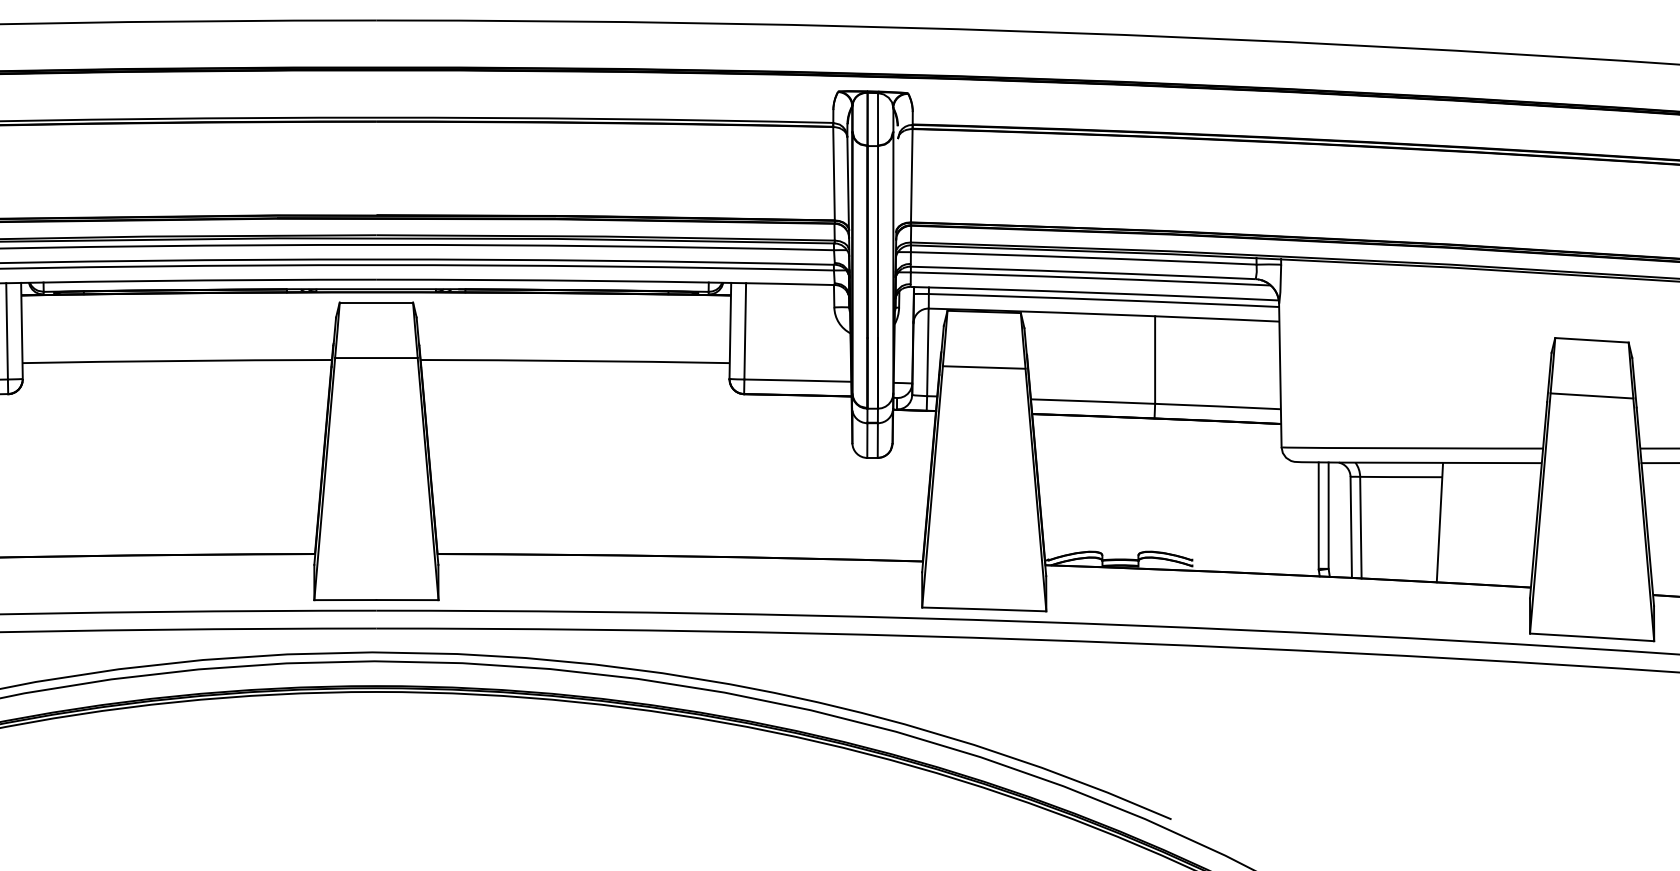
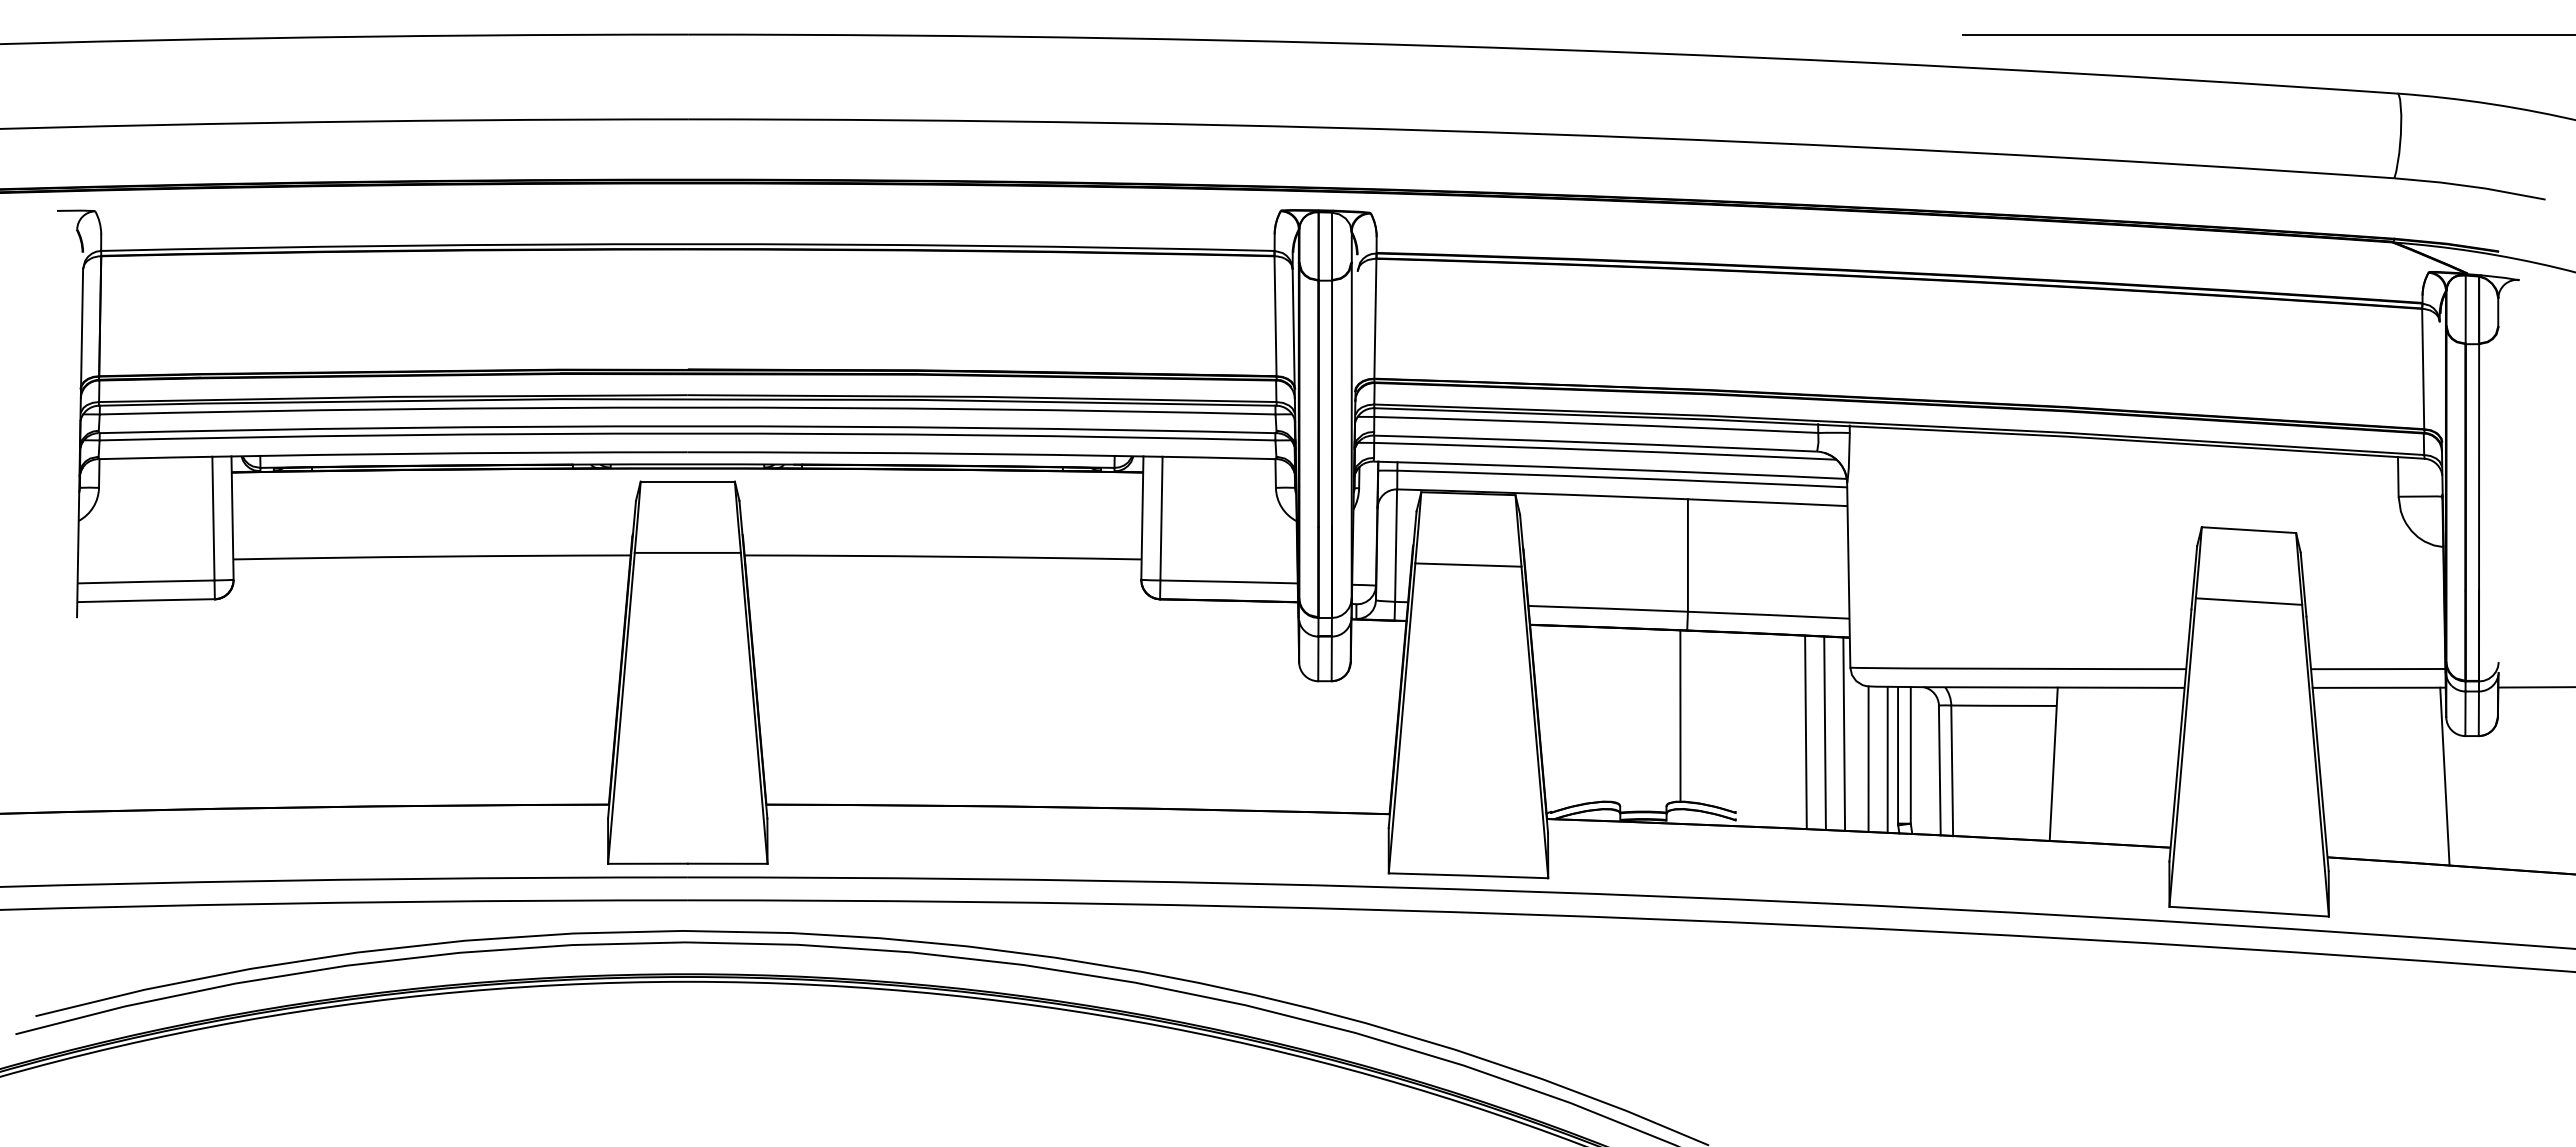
line: (1149, 484) -> (1680, 715), added
line: (1246, 497) -> (1805, 732), added
line: (1261, 497) -> (1824, 732), added
line: (1277, 498) -> (1844, 733), added
line: (1295, 518) -> (1868, 758), added
line: (1310, 518) -> (1887, 759), added

